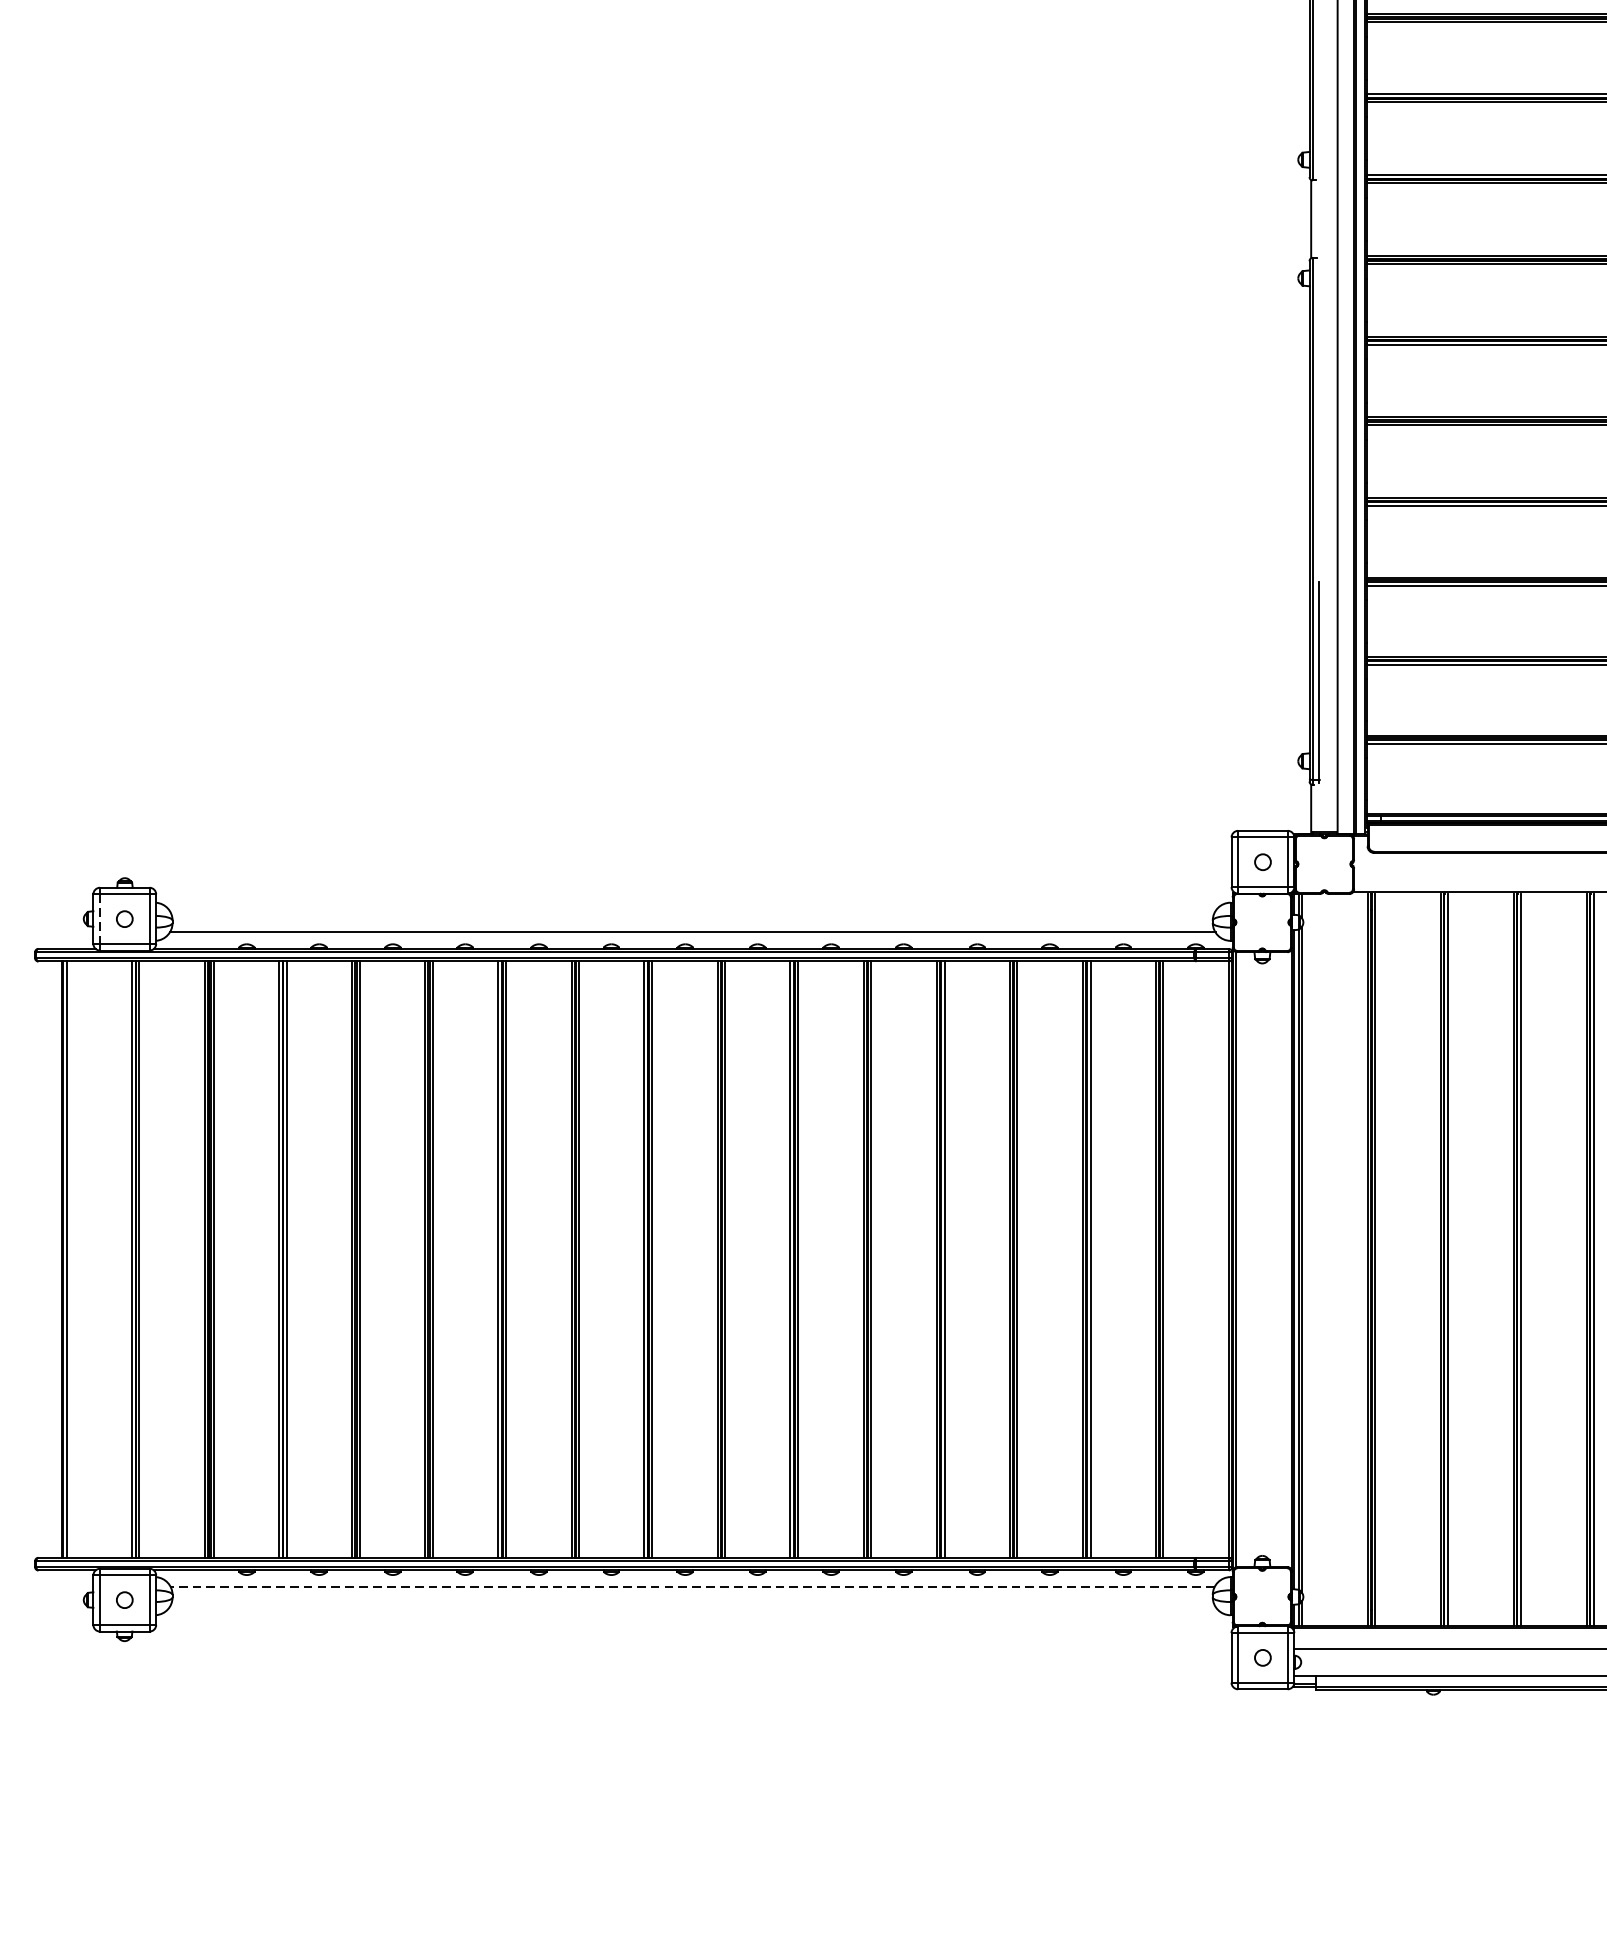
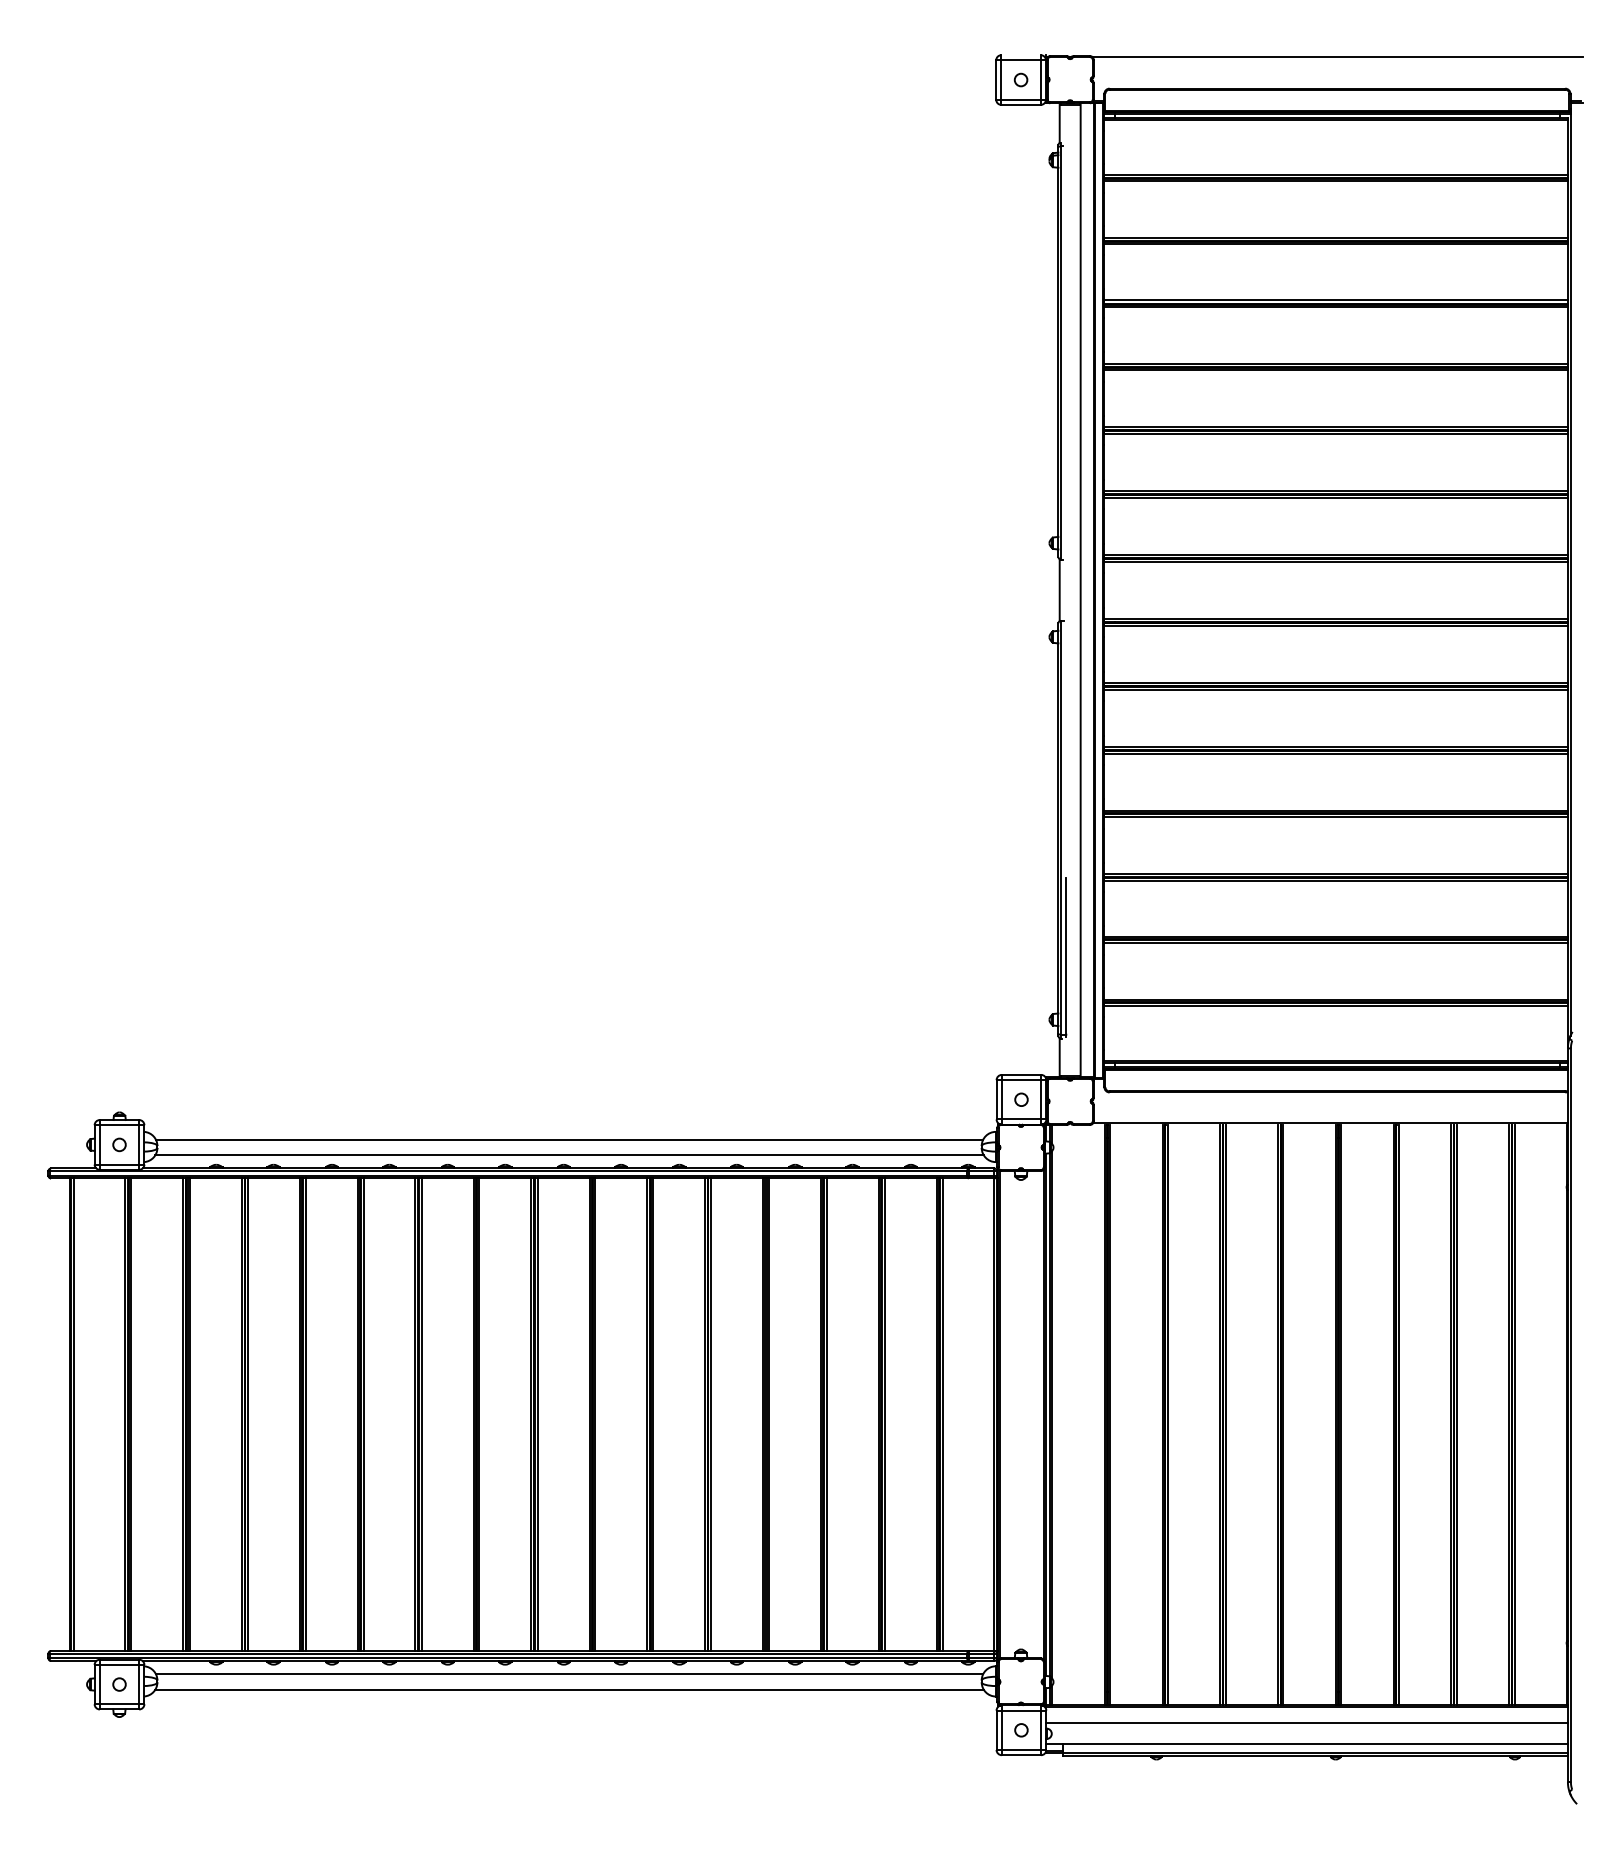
line: (692, 912) -> (569, 1139), added
line: (99, 918) -> (99, 1144), dashed -> solid
line: (692, 1587) -> (569, 1674), dashed -> solid
line: (692, 1606) -> (569, 1689), added

